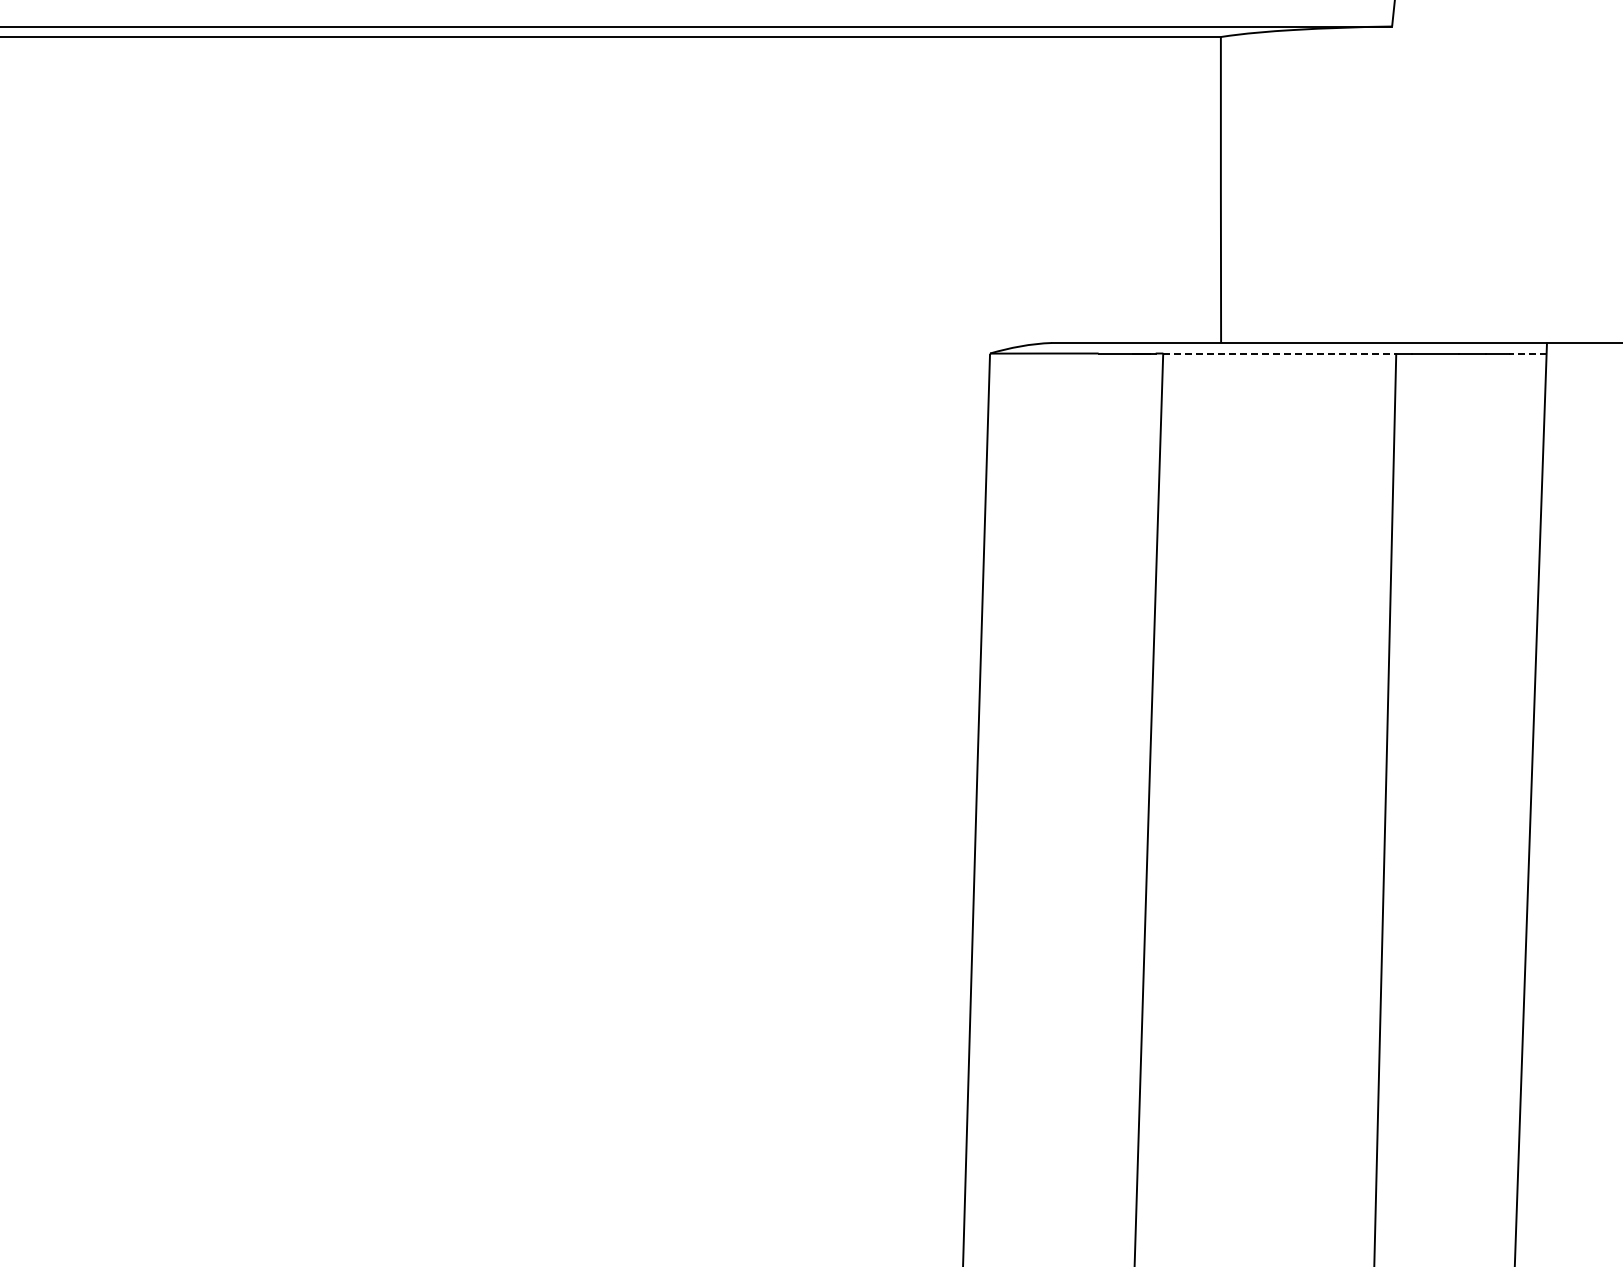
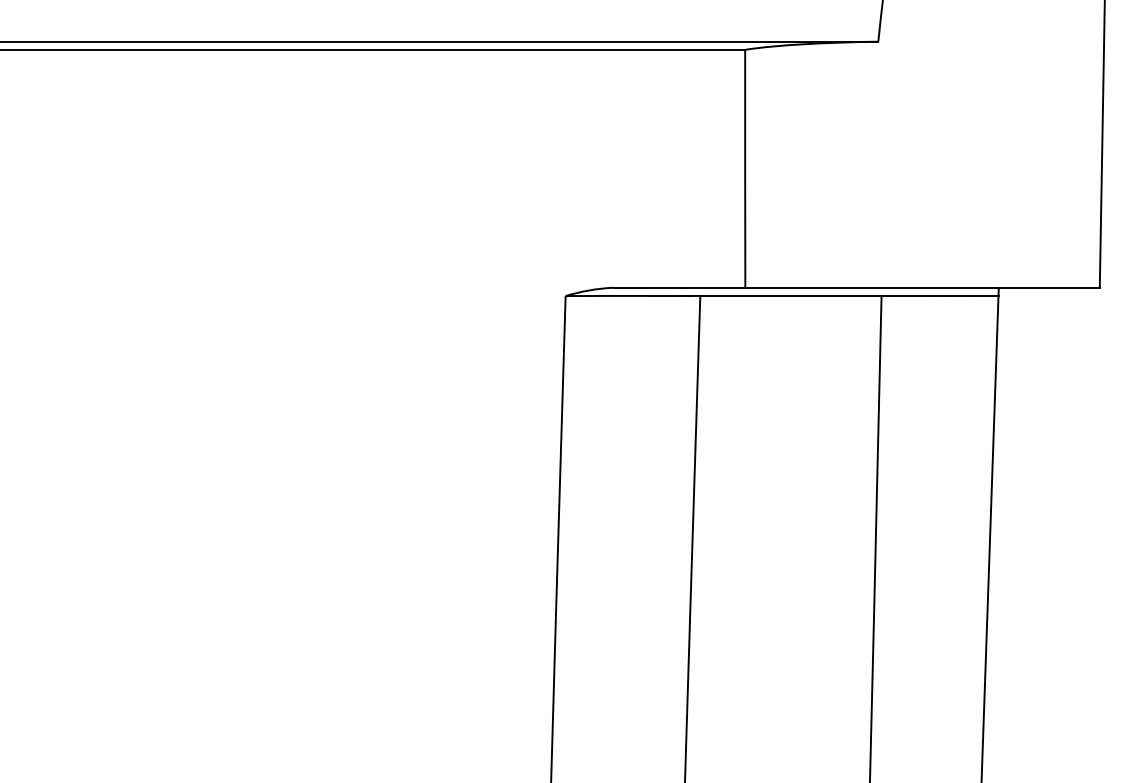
line: (1280, 353) -> (791, 295), dashed -> solid
line: (1527, 353) -> (983, 295), dashed -> solid

